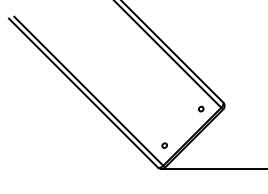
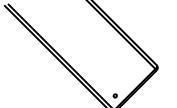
part: (201, 108) -> (141, 69), removed

